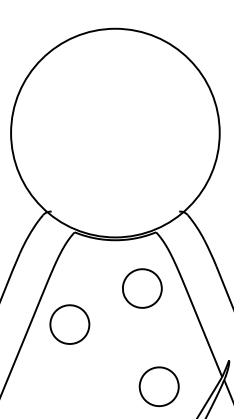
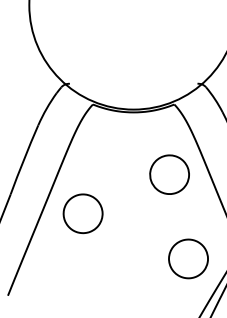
part: (142, 288) -> (169, 174), moved
part: (69, 324) -> (82, 213), moved
part: (158, 386) -> (187, 258), moved

